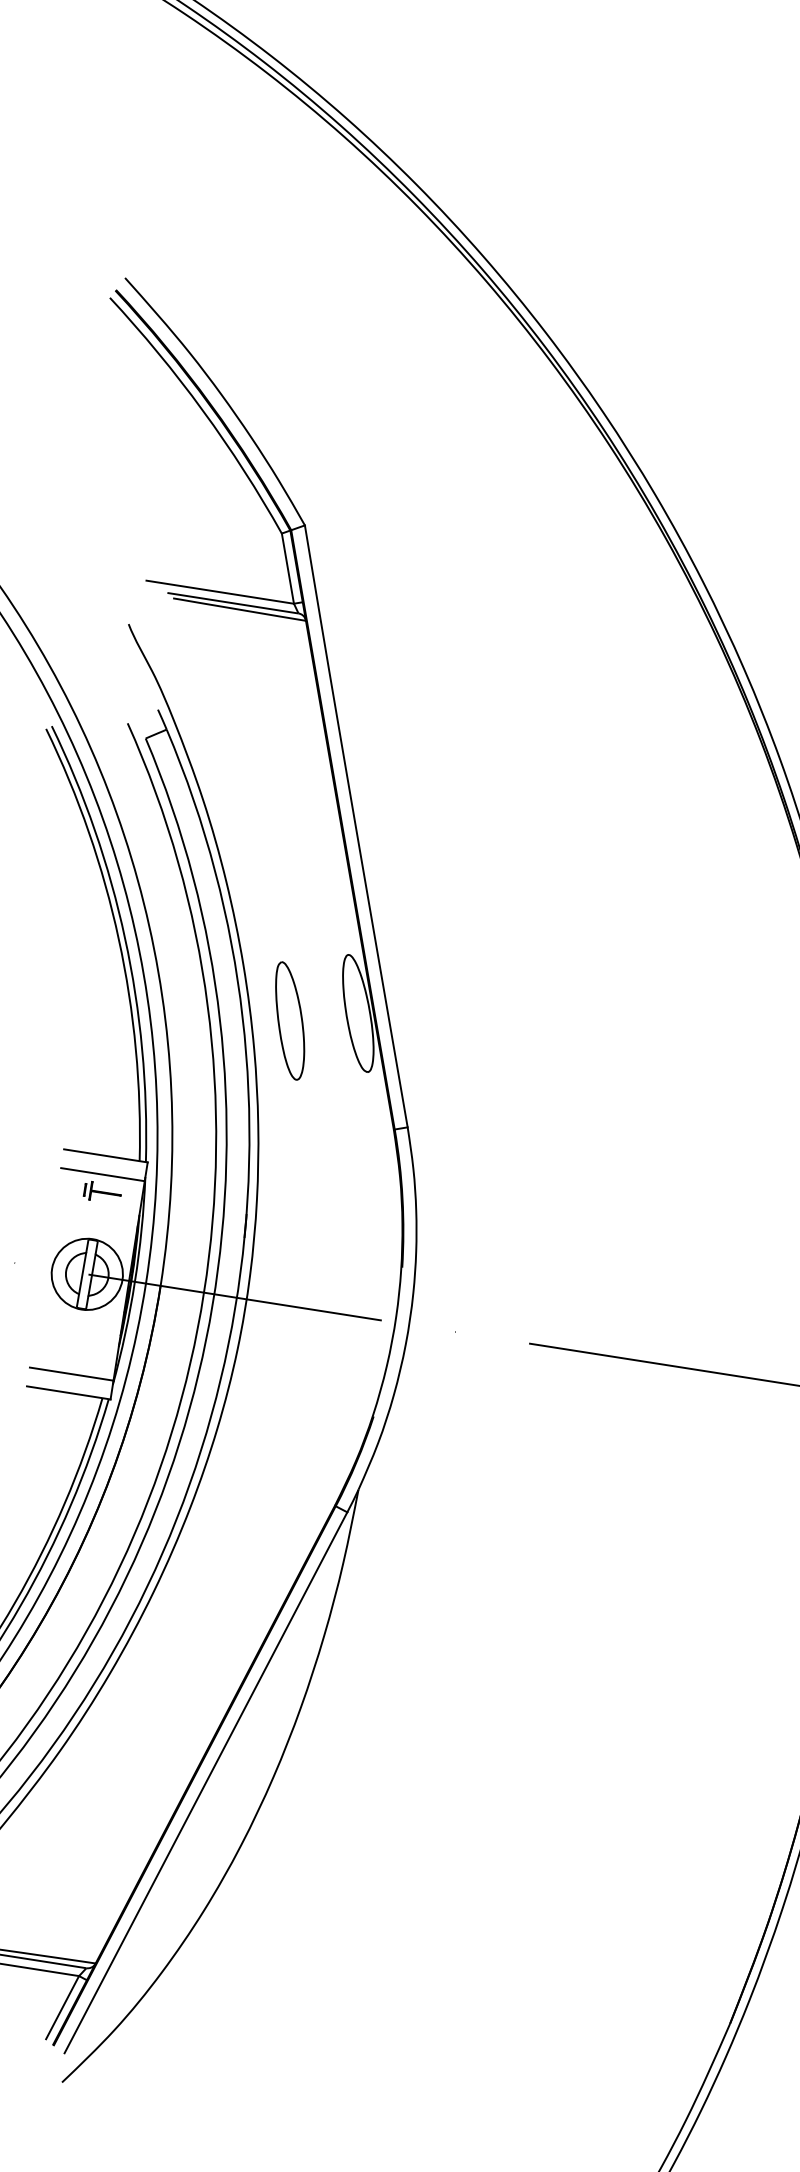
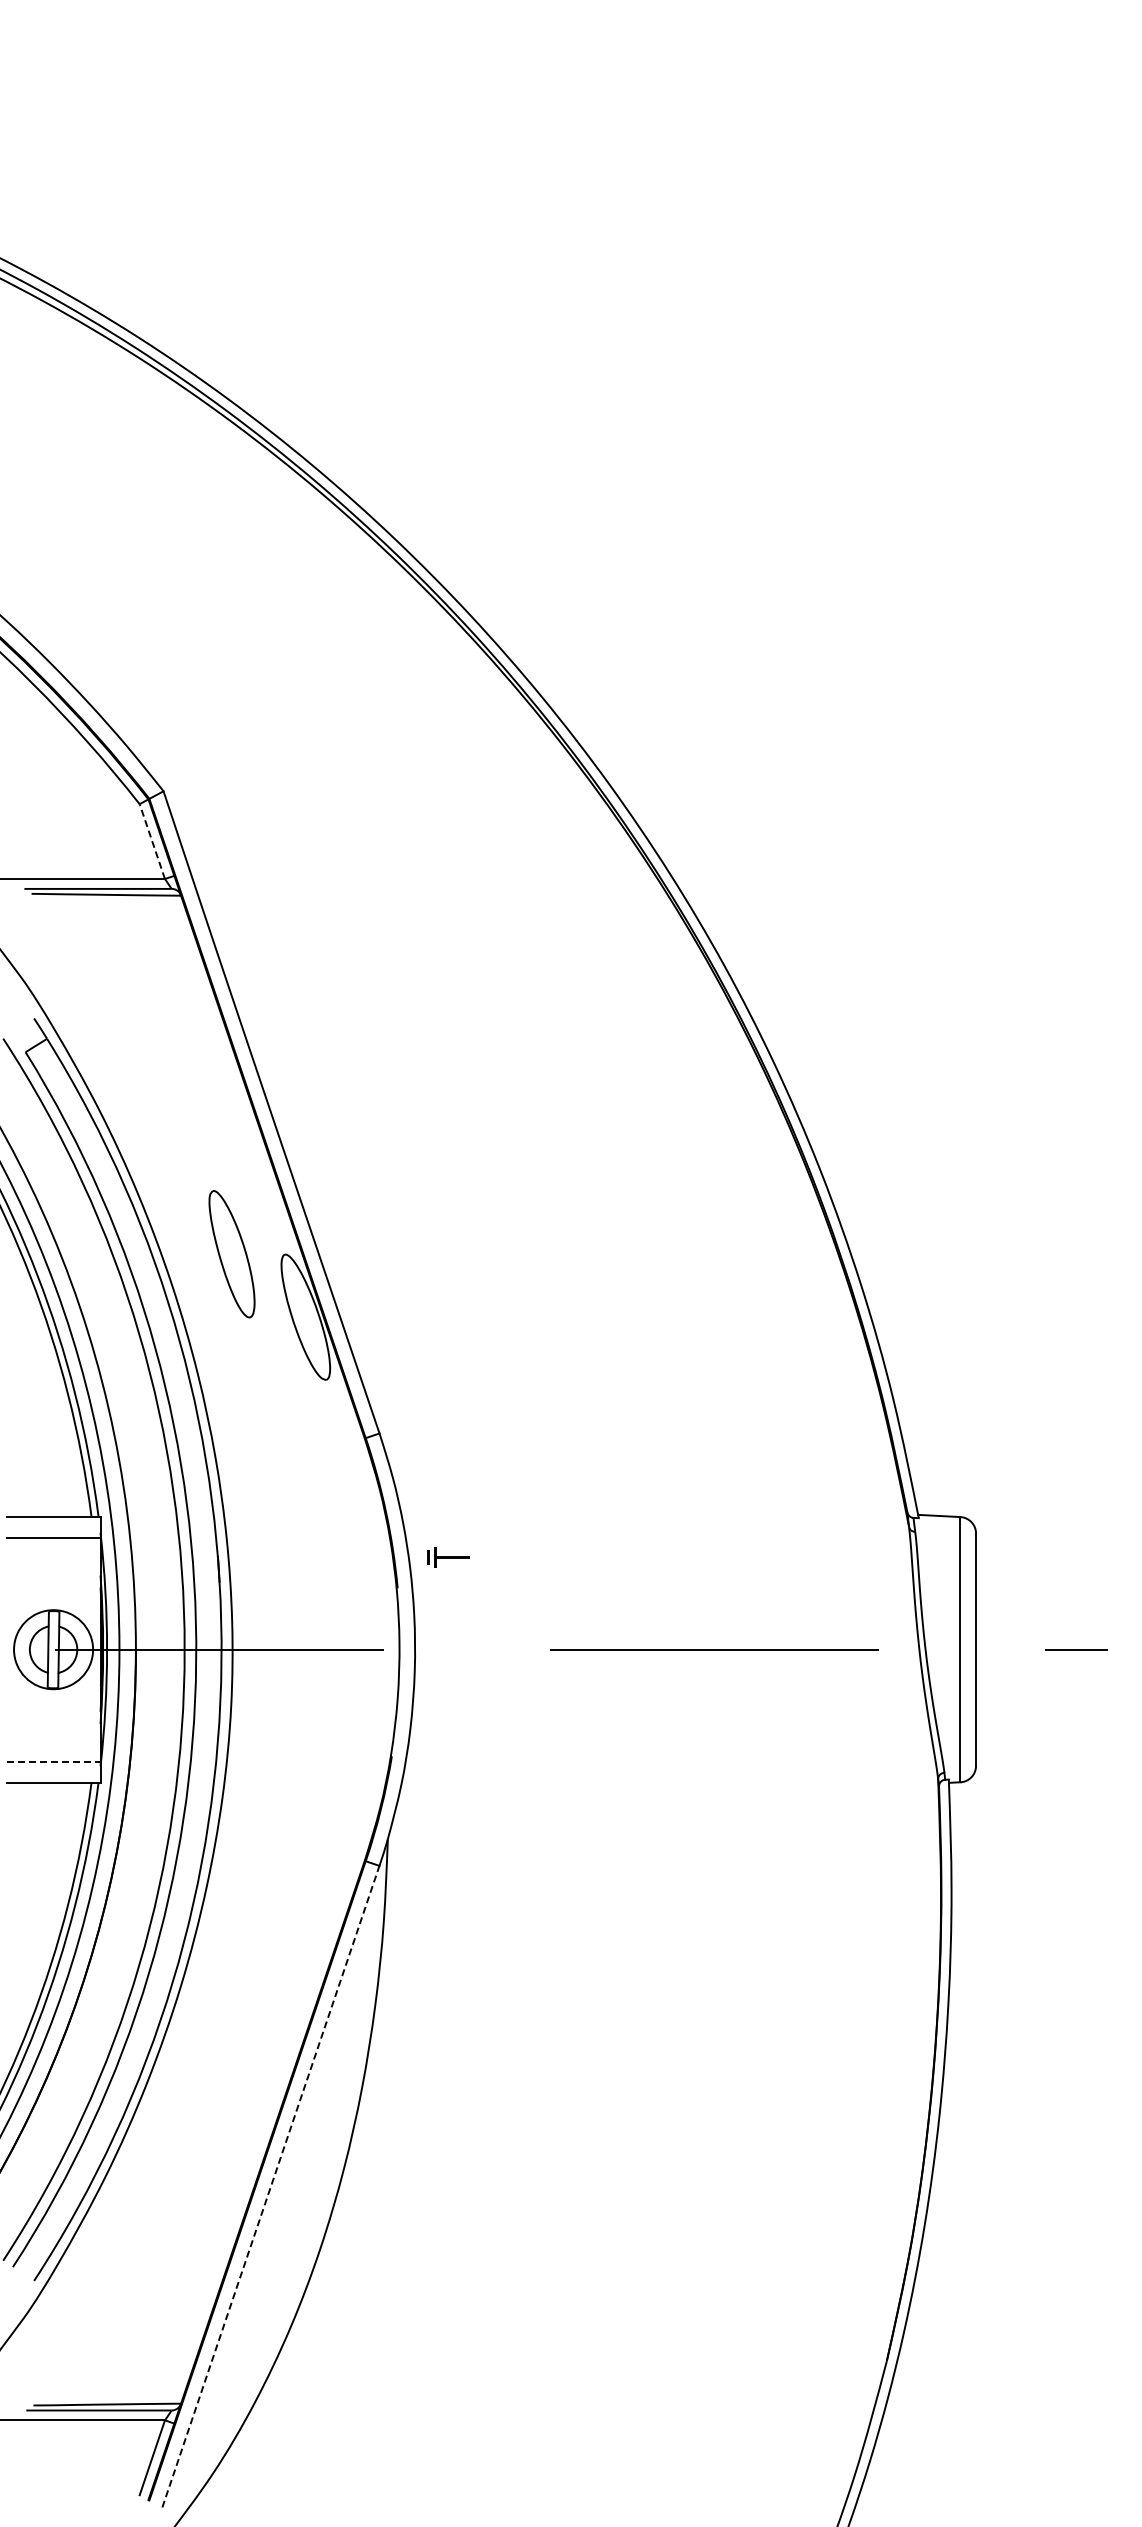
line: (288, 568) -> (152, 841), solid -> dashed
part: (289, 1021) -> (231, 1254), moved
part: (102, 1192) -> (448, 1557), moved
line: (71, 1373) -> (53, 1761), solid -> dashed
line: (205, 1782) -> (270, 2186), solid -> dashed

